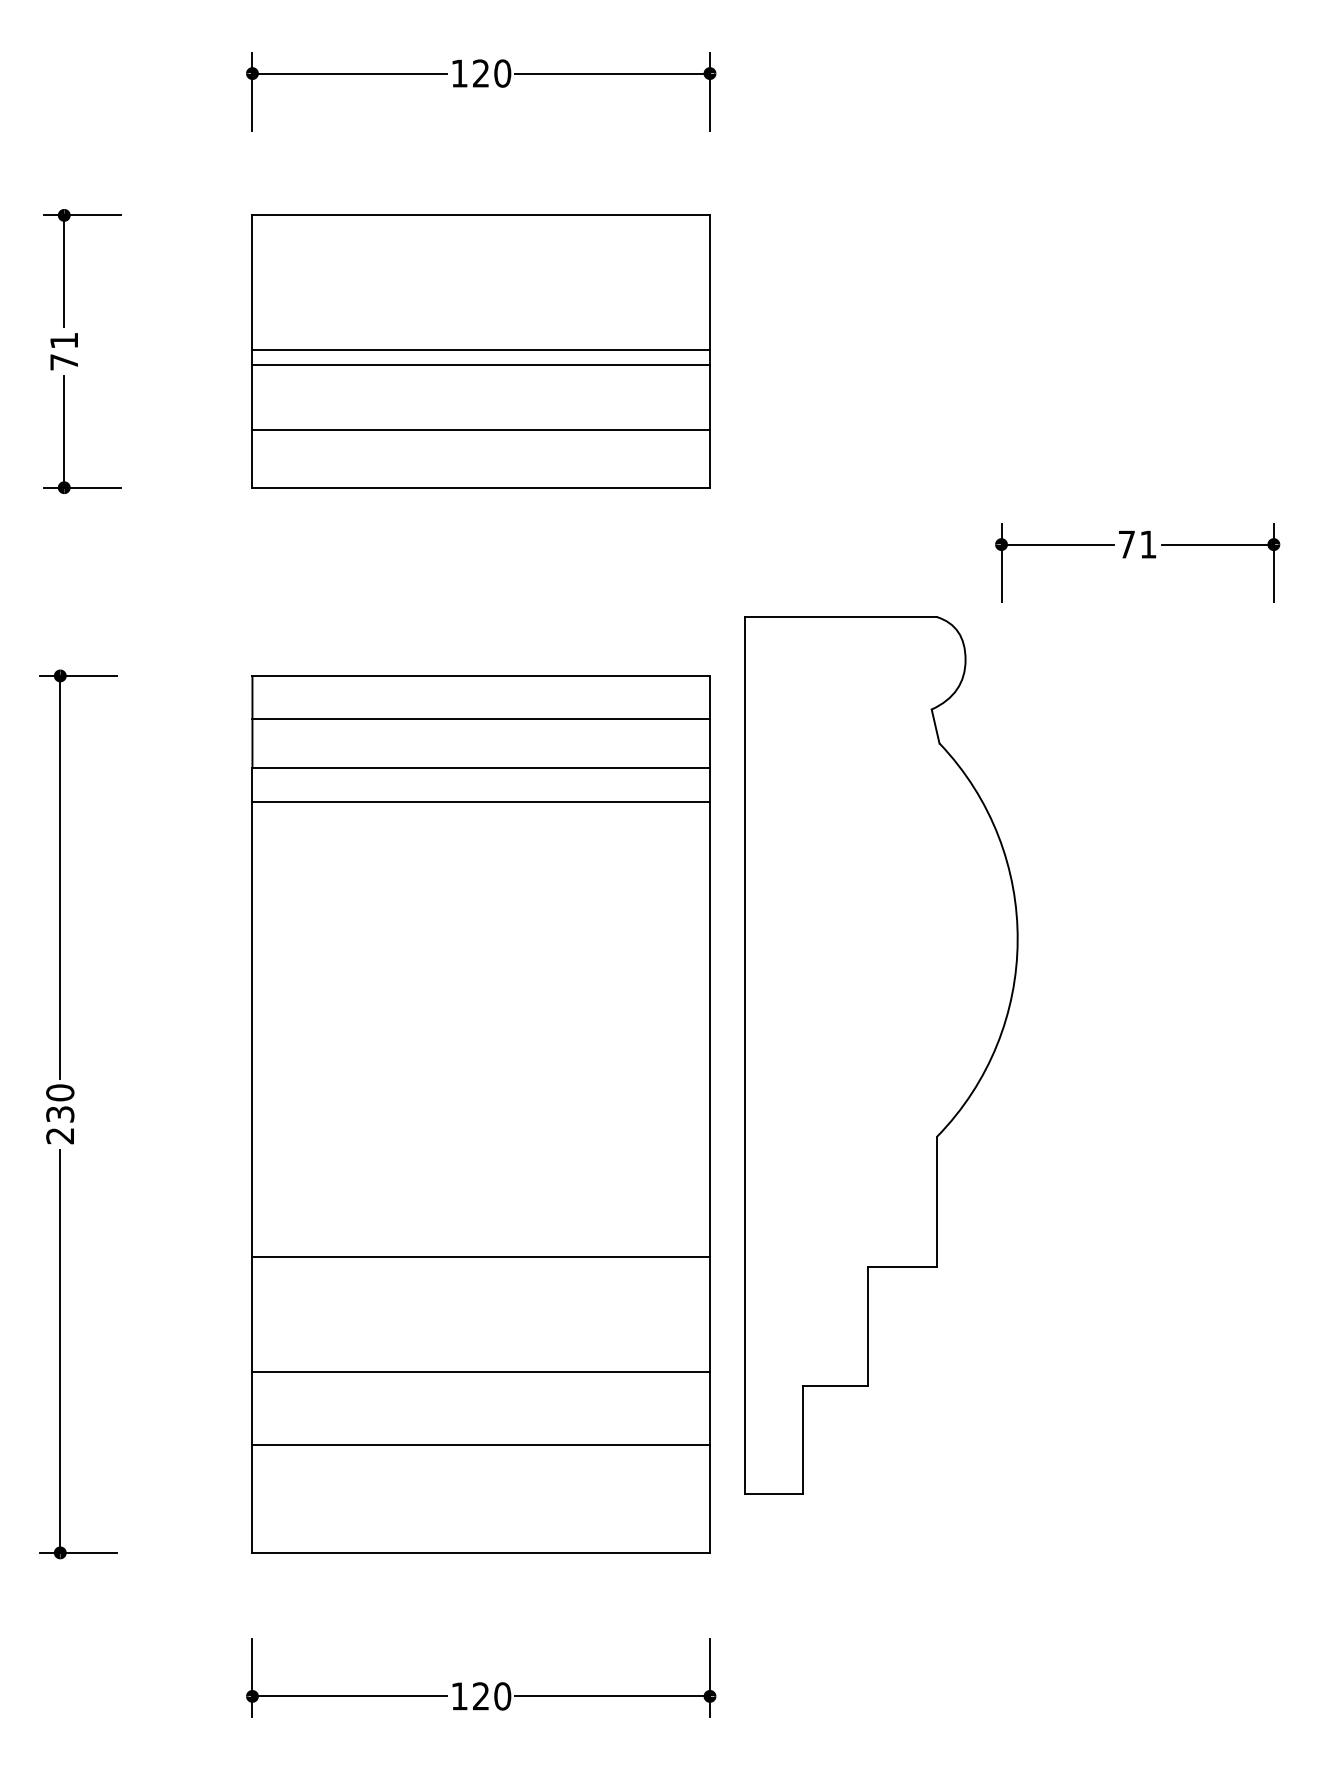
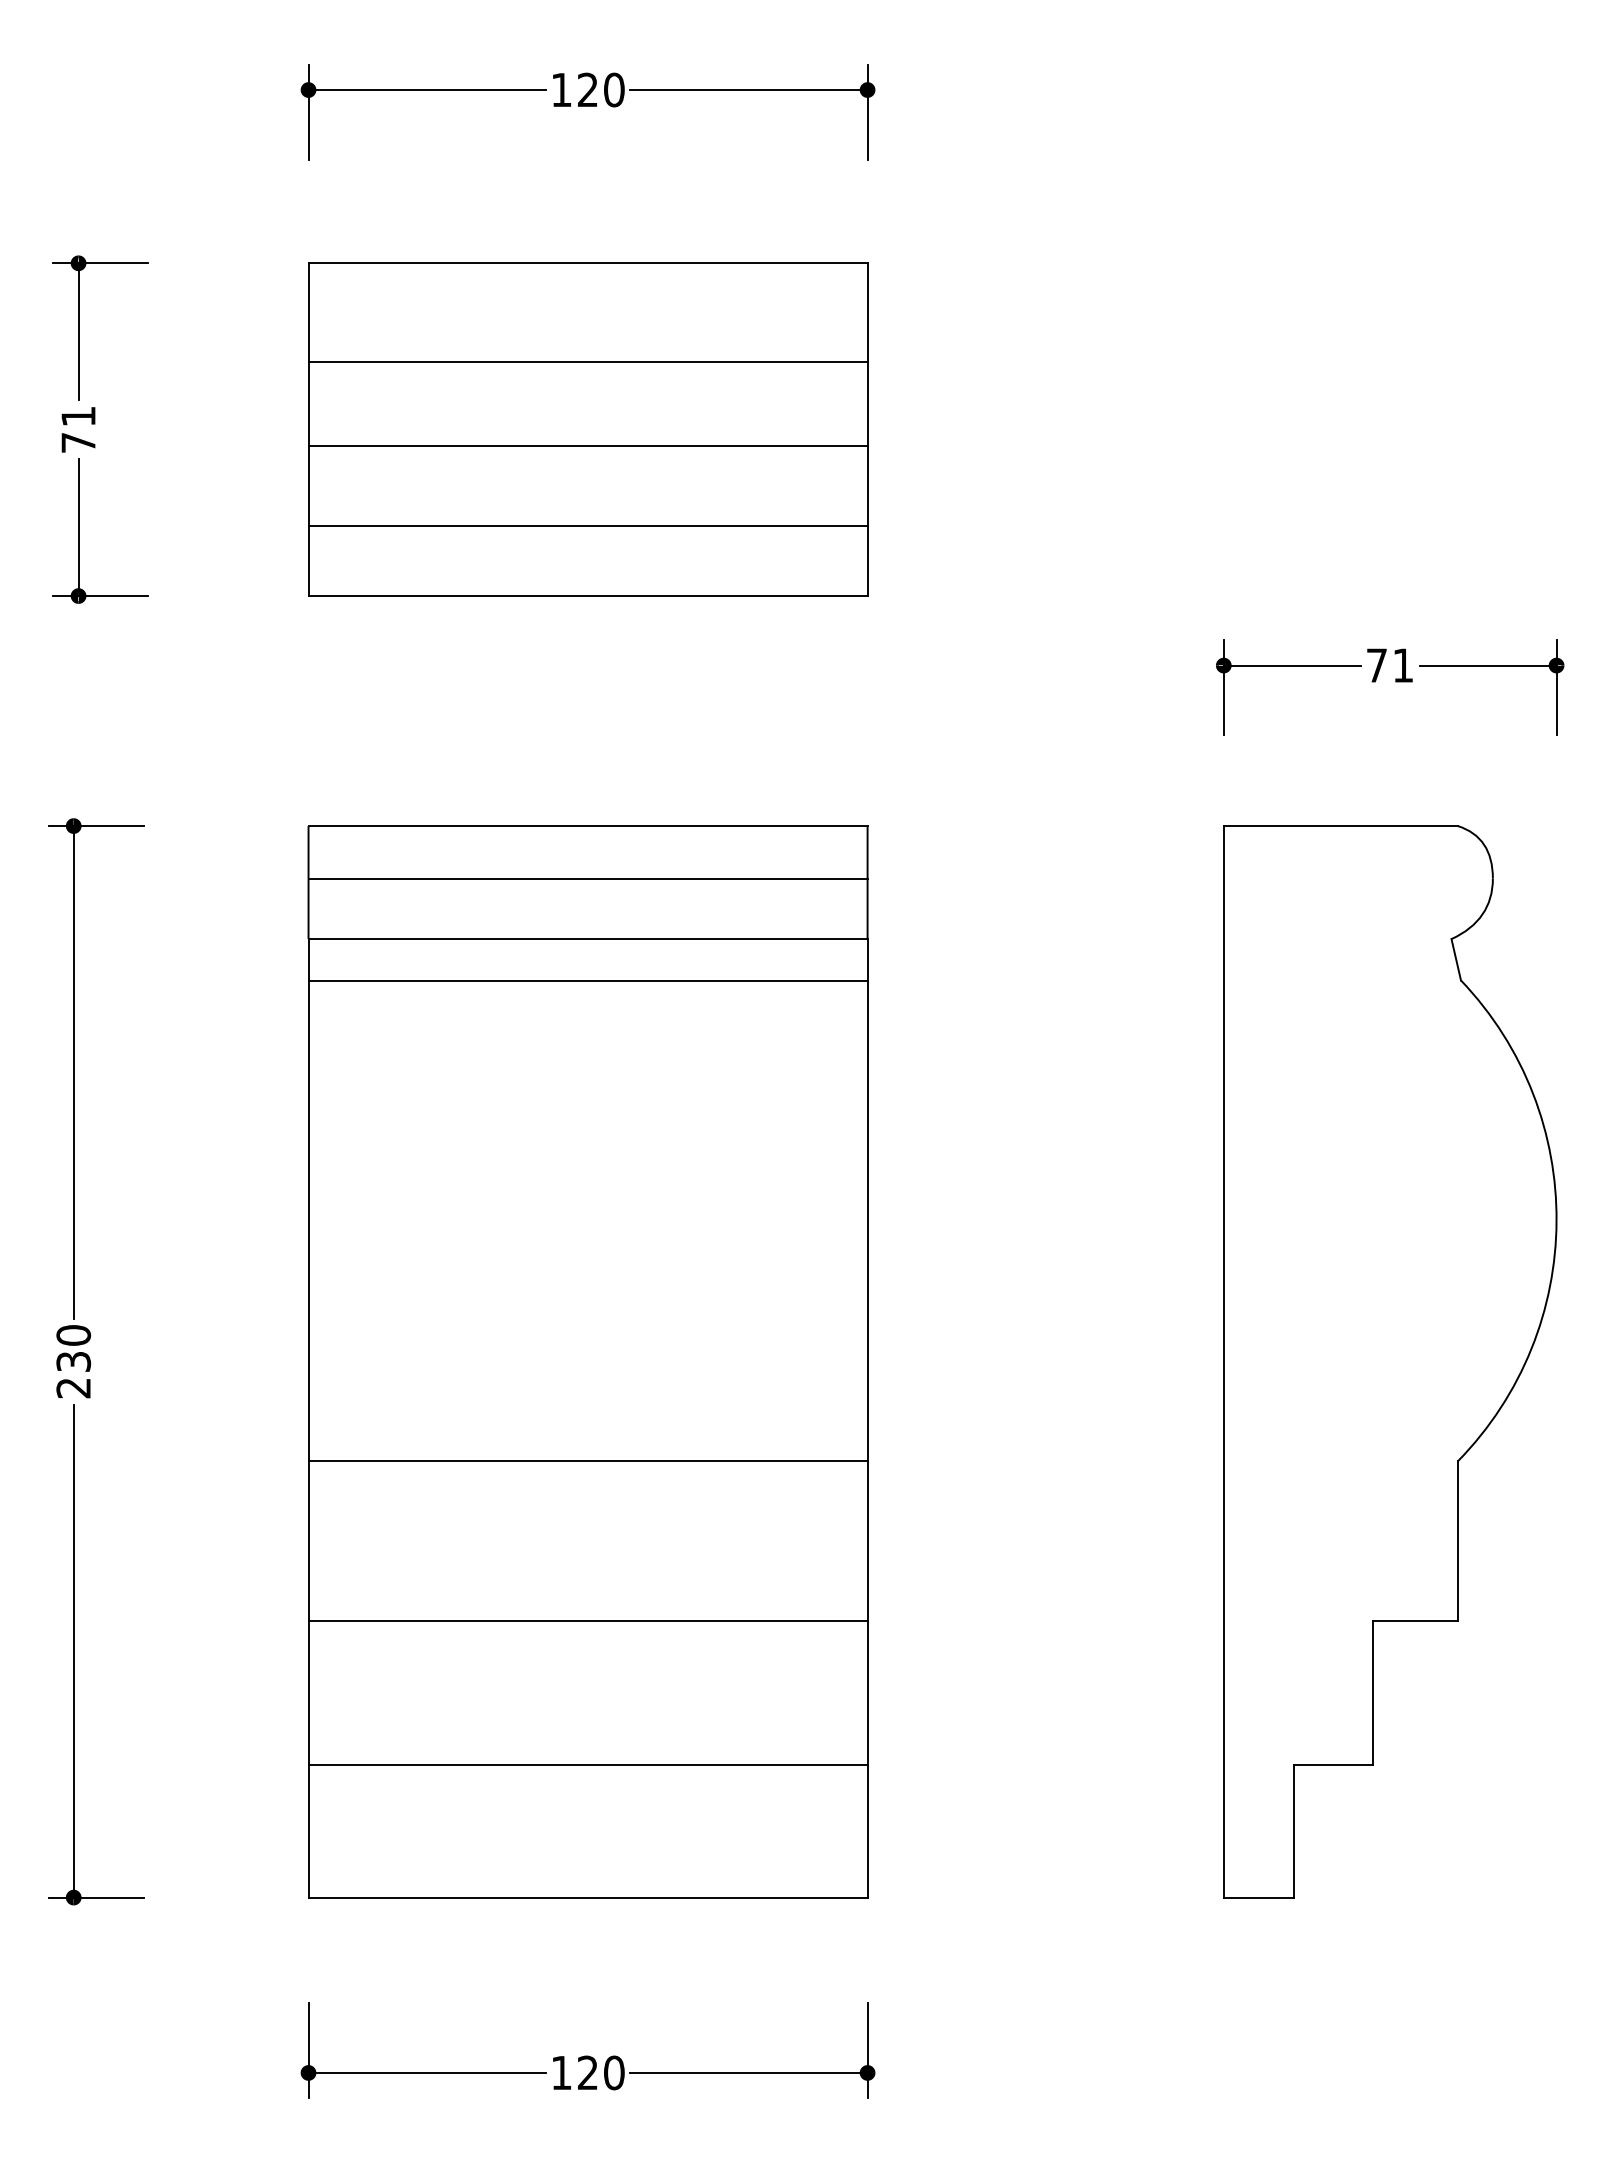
line: (480, 350) -> (587, 362), moved
part: (881, 1055) -> (1390, 1361), moved
line: (480, 1257) -> (587, 1461), moved
line: (480, 1371) -> (587, 1620), moved

